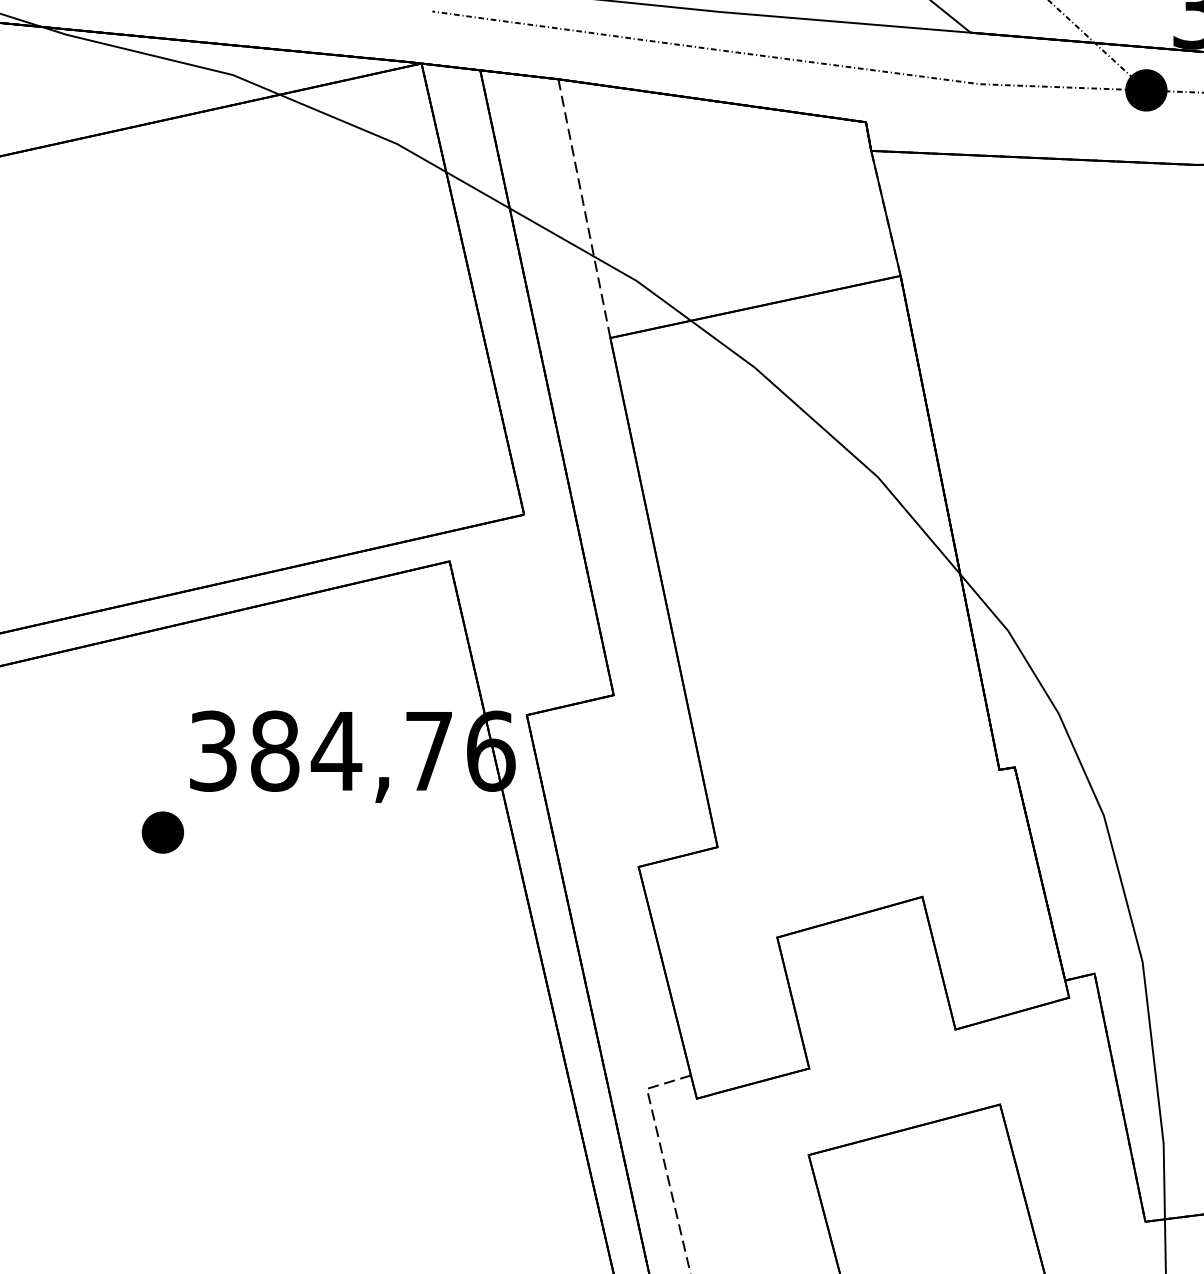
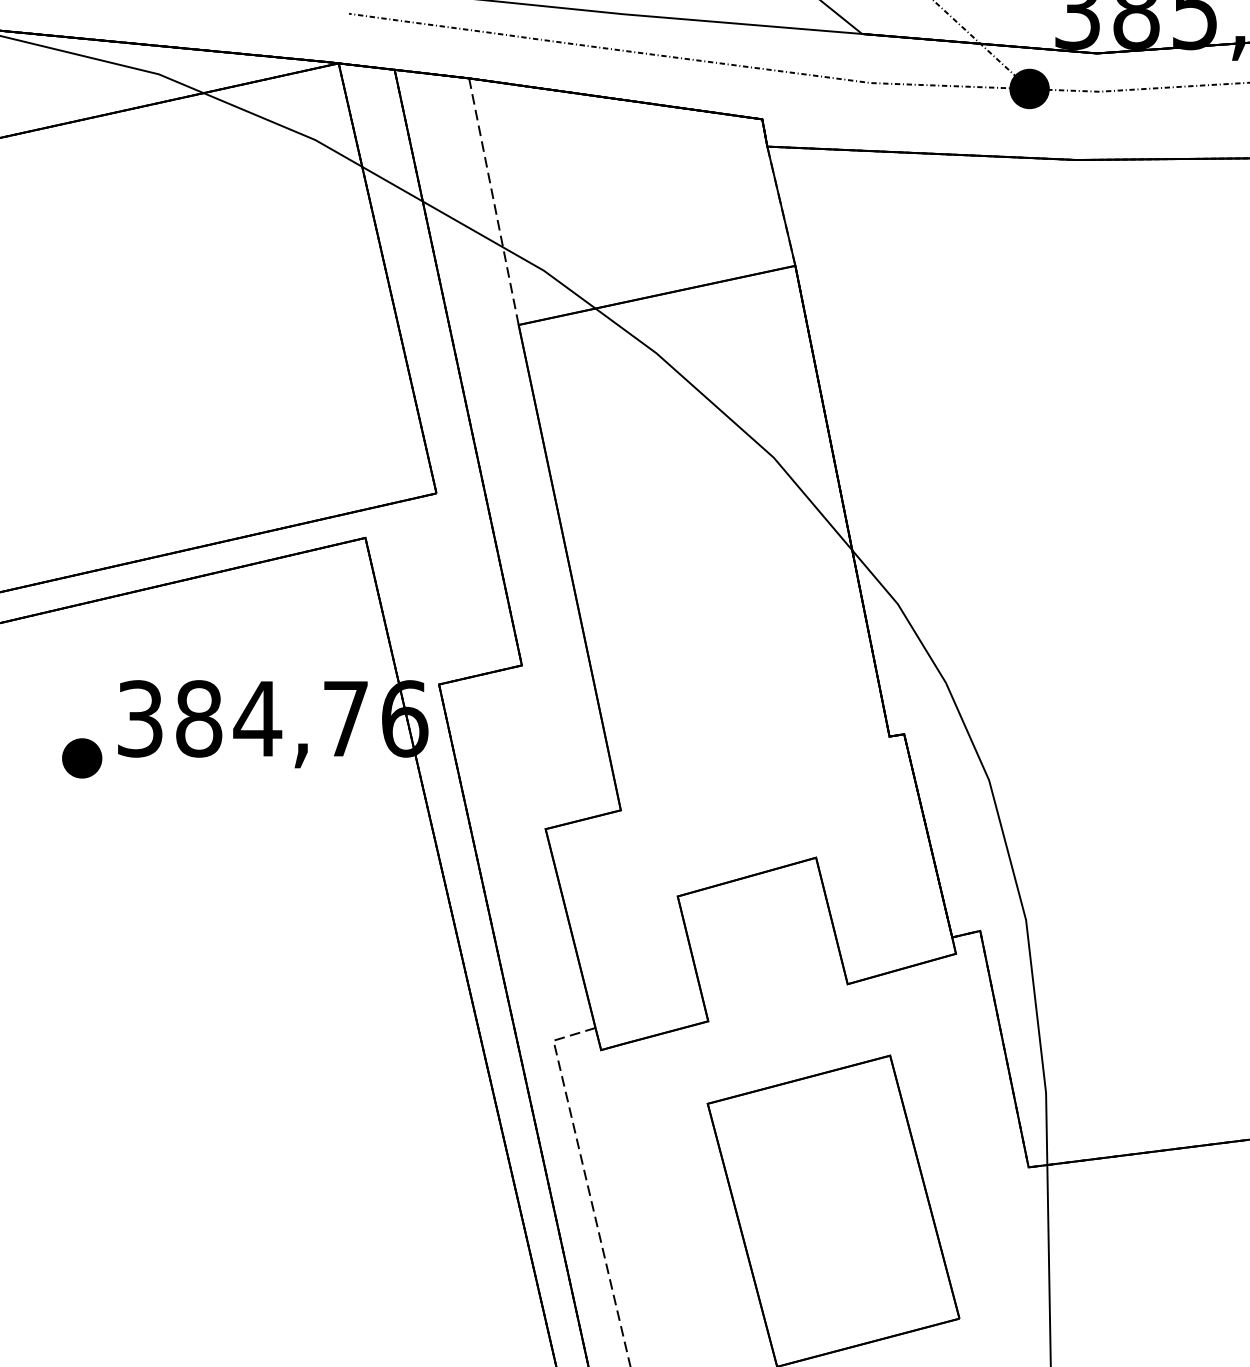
part: (163, 832) -> (82, 758), moved

